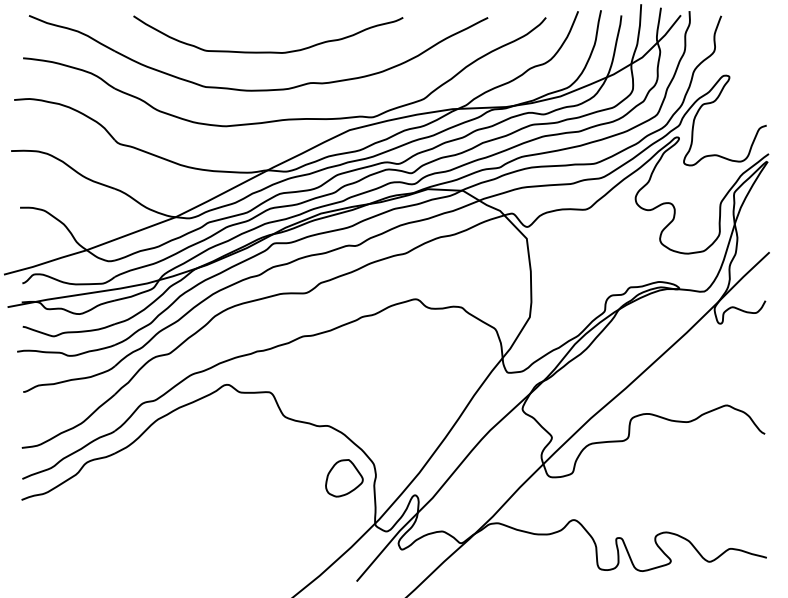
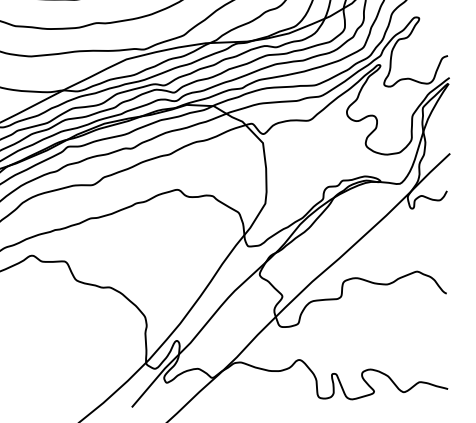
part: (344, 478) -> (122, 327), removed

